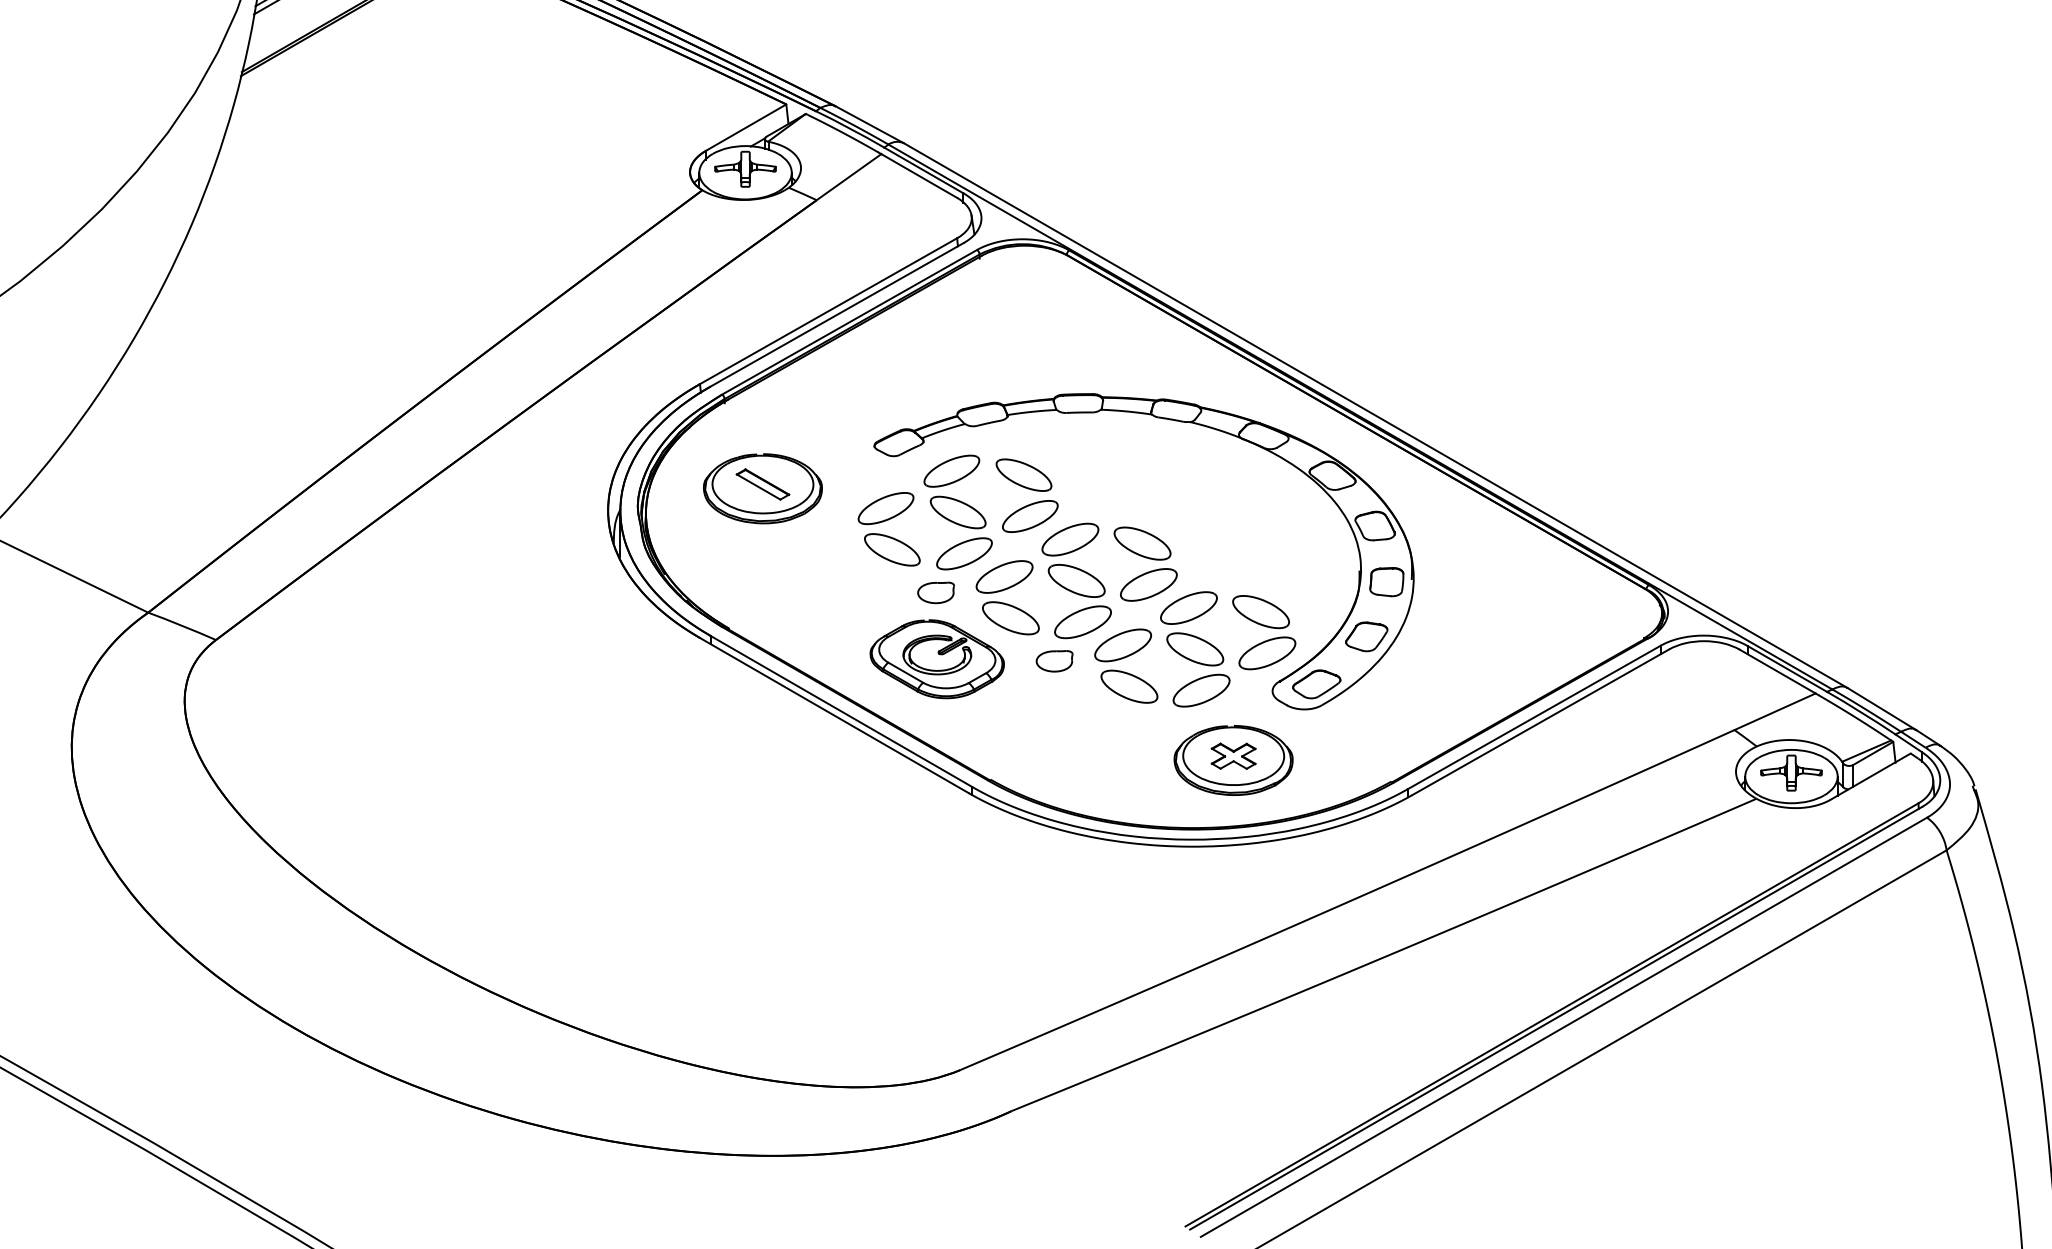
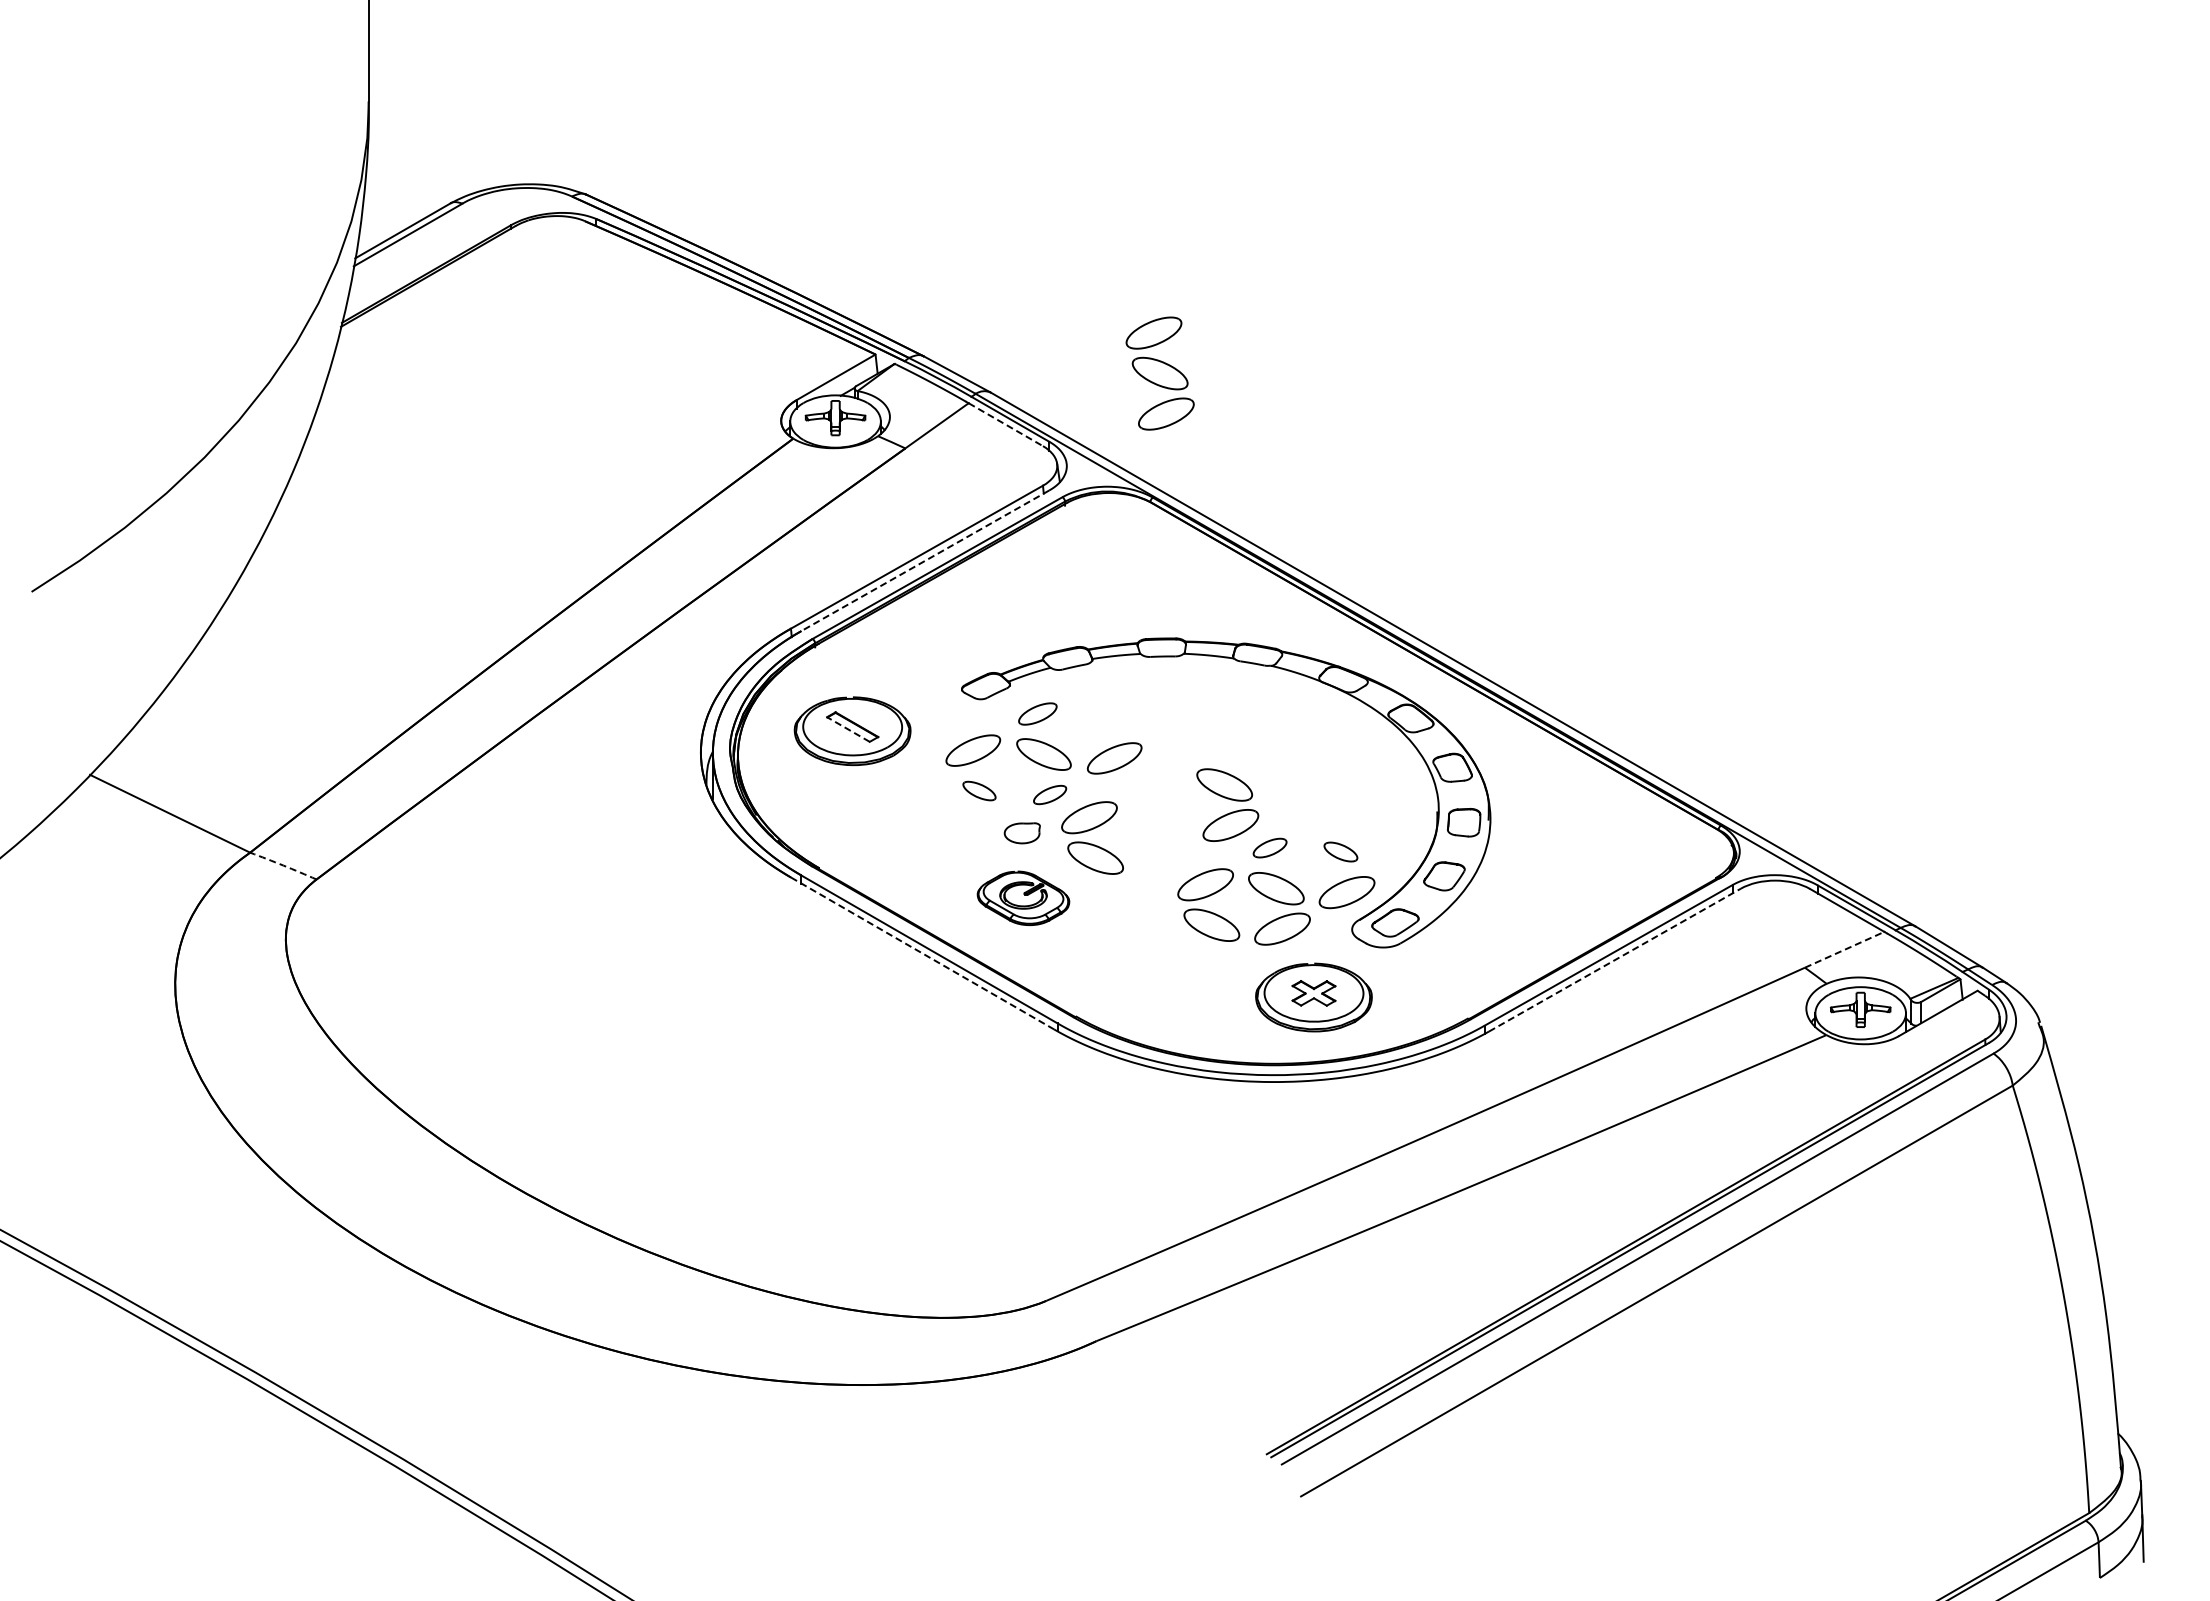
line: (918, 175) -> (1005, 424), solid -> dashed
line: (836, 315) -> (924, 561), solid -> dashed
part: (951, 470) -> (1037, 713), size x0.7
part: (1024, 474) -> (1108, 717), removed
line: (758, 486) -> (848, 729), solid -> dashed
part: (892, 549) -> (979, 790), size x0.6
part: (963, 553) -> (1049, 794), size x0.6
part: (1076, 580) -> (1159, 373), moved
part: (1188, 607) -> (1269, 847), size x0.6
part: (1260, 611) -> (1340, 851), size x0.6
arc: (182, 625) -> (283, 865), solid -> dashed
part: (937, 659) -> (1023, 898), size x0.7
part: (1054, 661) -> (1138, 900), removed
line: (1774, 711) -> (1844, 949), solid -> dashed
line: (834, 715) -> (922, 953), solid -> dashed
line: (1540, 722) -> (1614, 960), solid -> dashed

